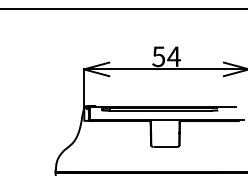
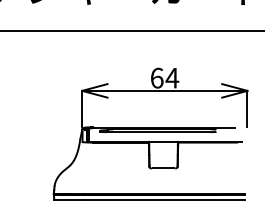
text: (158, 56) -> (156, 77), 54 -> 64

